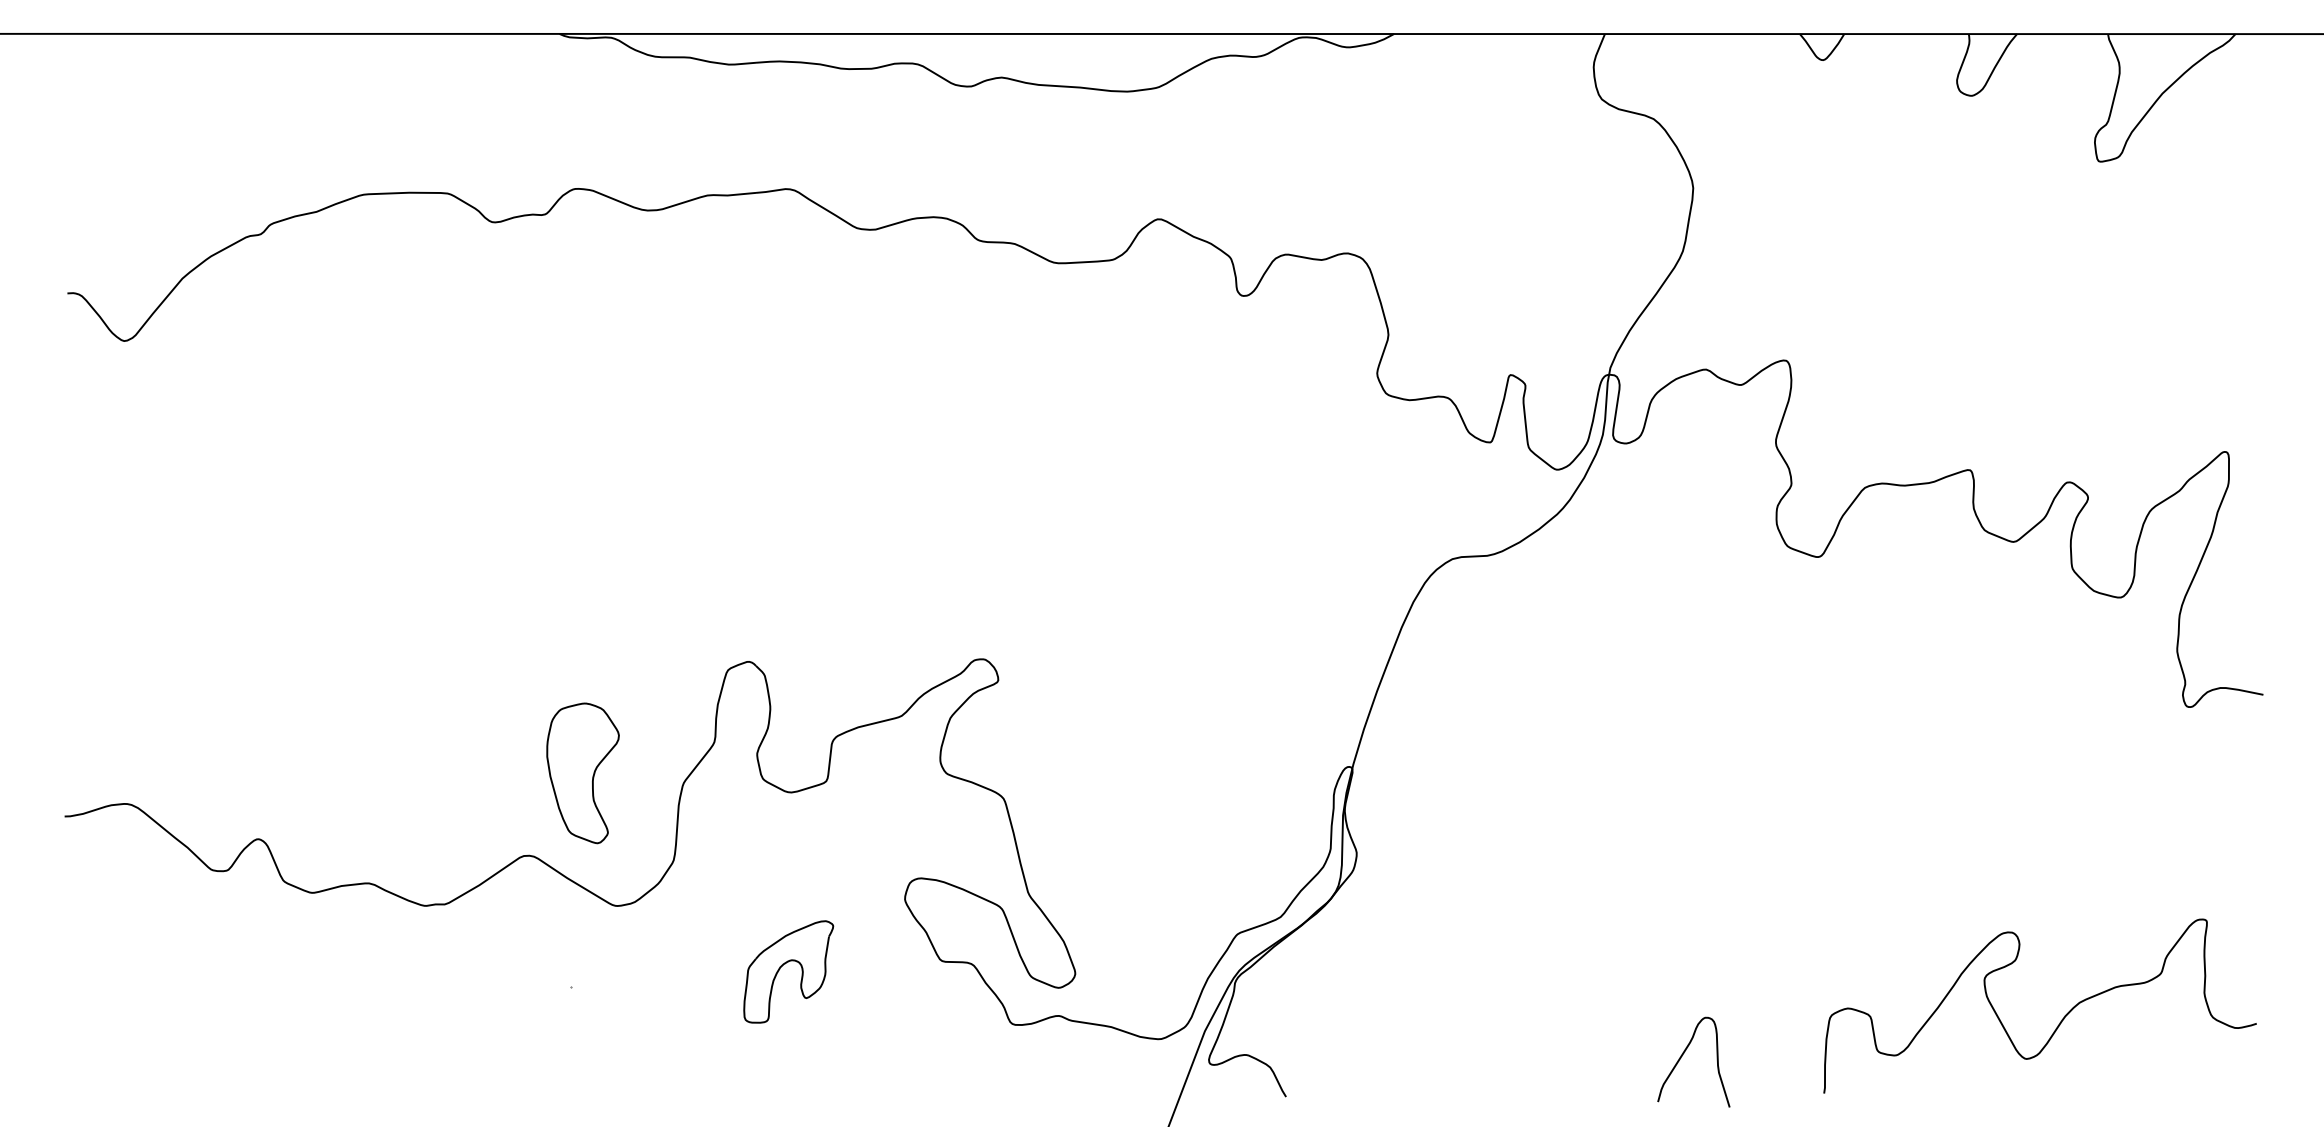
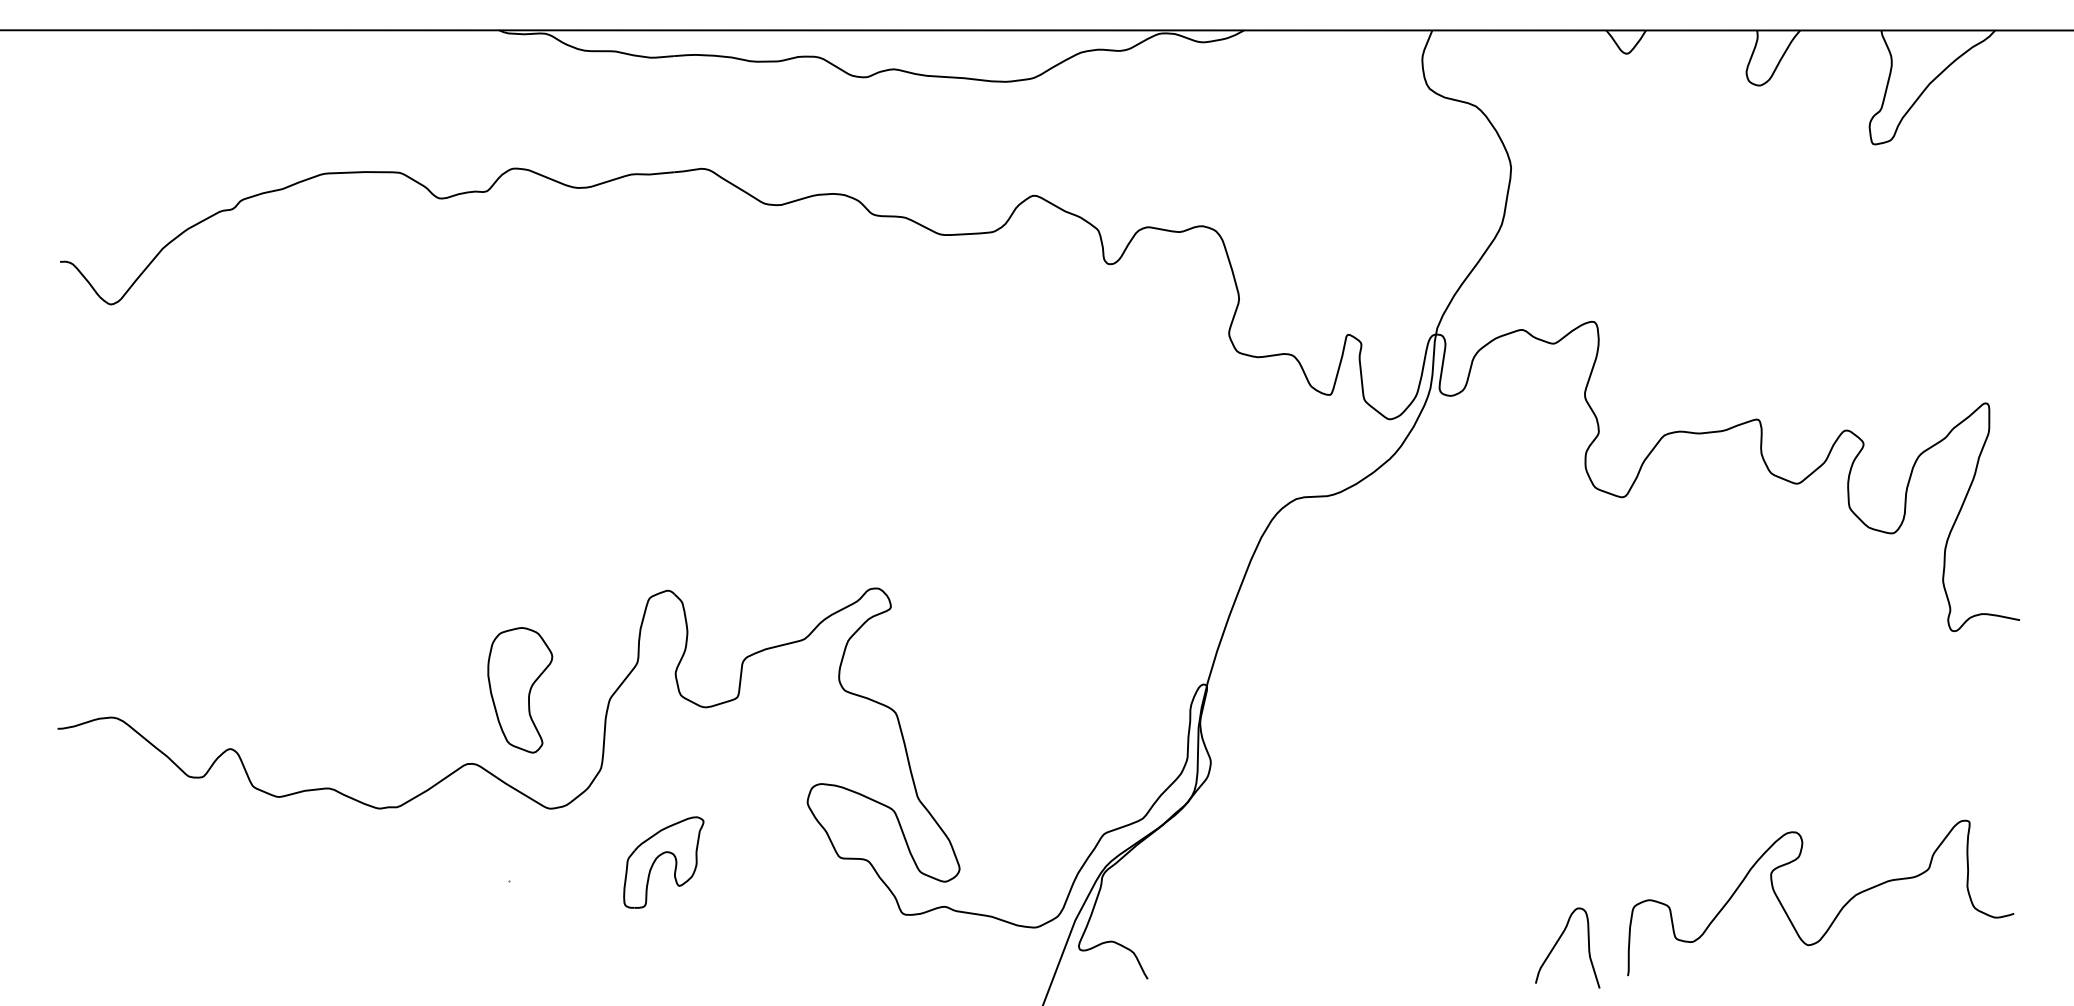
part: (782, 966) -> (658, 857), moved
curve: (1684, 1053) -> (1559, 940), moved

